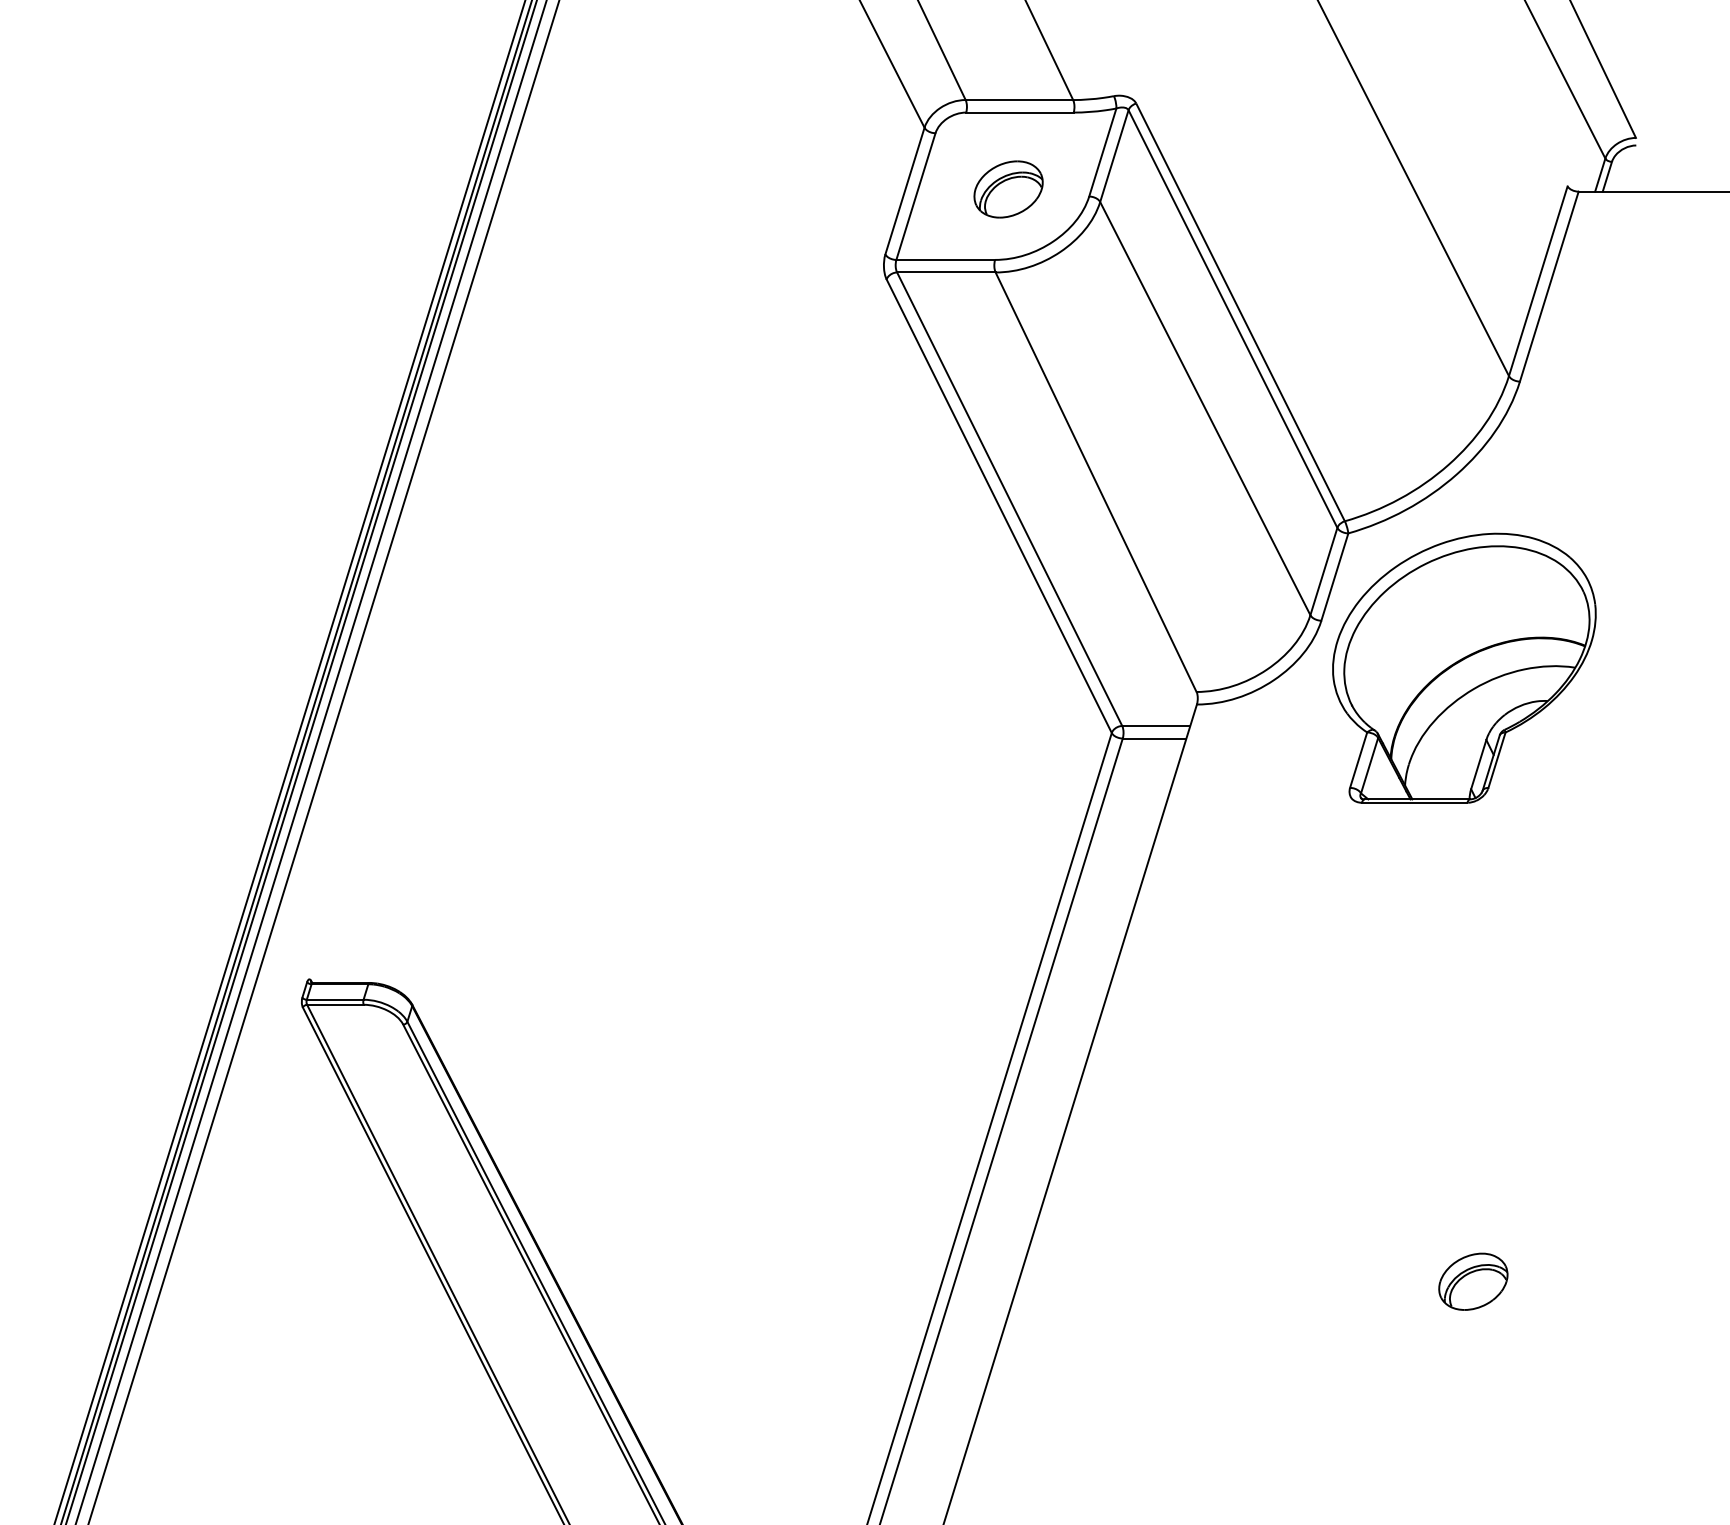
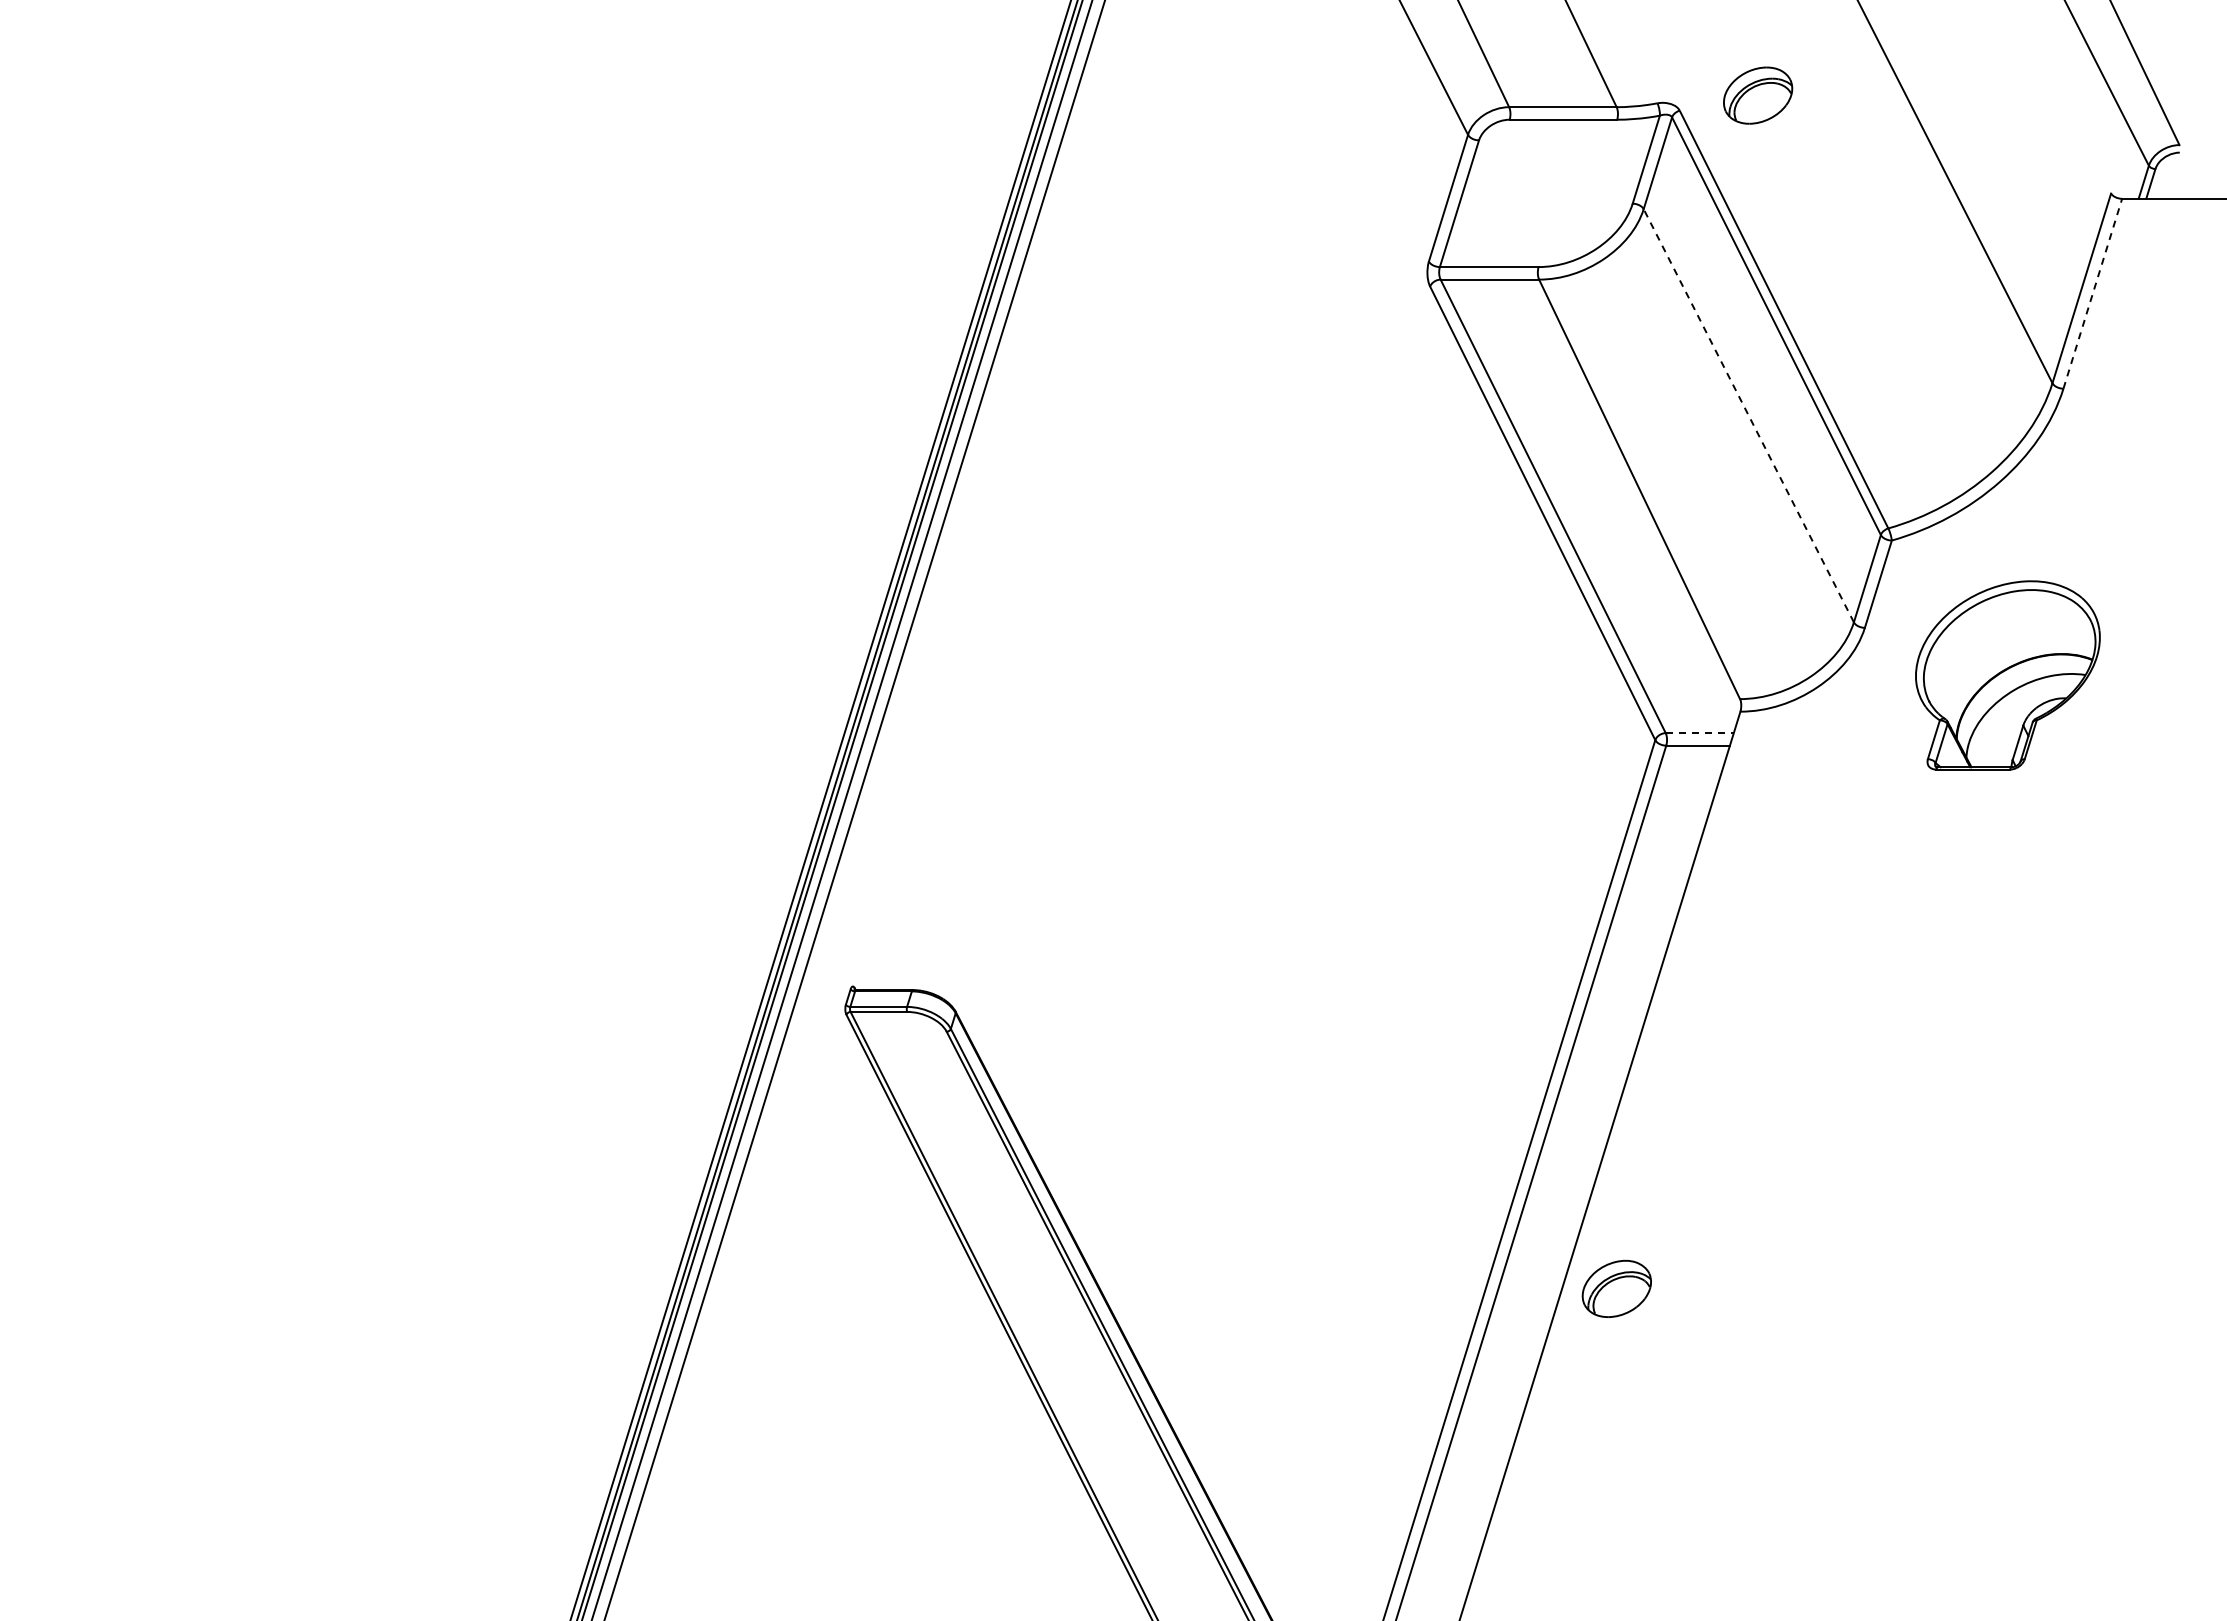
part: (1009, 189) -> (1758, 95), moved
line: (1549, 286) -> (2092, 293), solid -> dashed
line: (1205, 408) -> (1748, 415), solid -> dashed
part: (1464, 668) -> (2007, 675), size x0.7
line: (1157, 726) -> (1700, 733), solid -> dashed
part: (1473, 1281) -> (1616, 1288), moved

